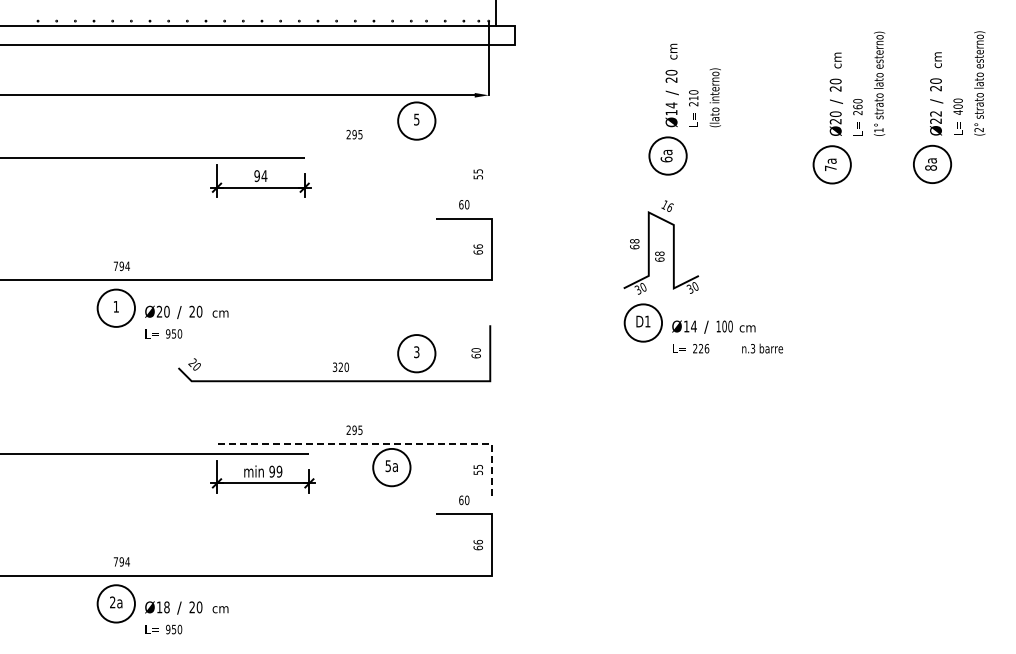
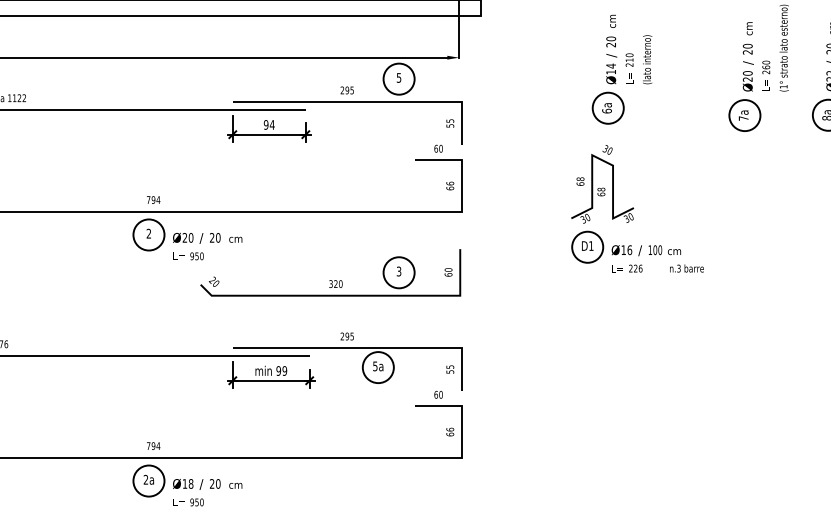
line: (354, 149) -> (347, 102), added
text: (667, 205) -> (607, 149), 16 -> 30
text: (115, 306) -> (148, 233), 1 -> 2
text: (693, 326) -> (629, 250), 14 -> 16
line: (380, 444) -> (368, 348), dashed -> solid

